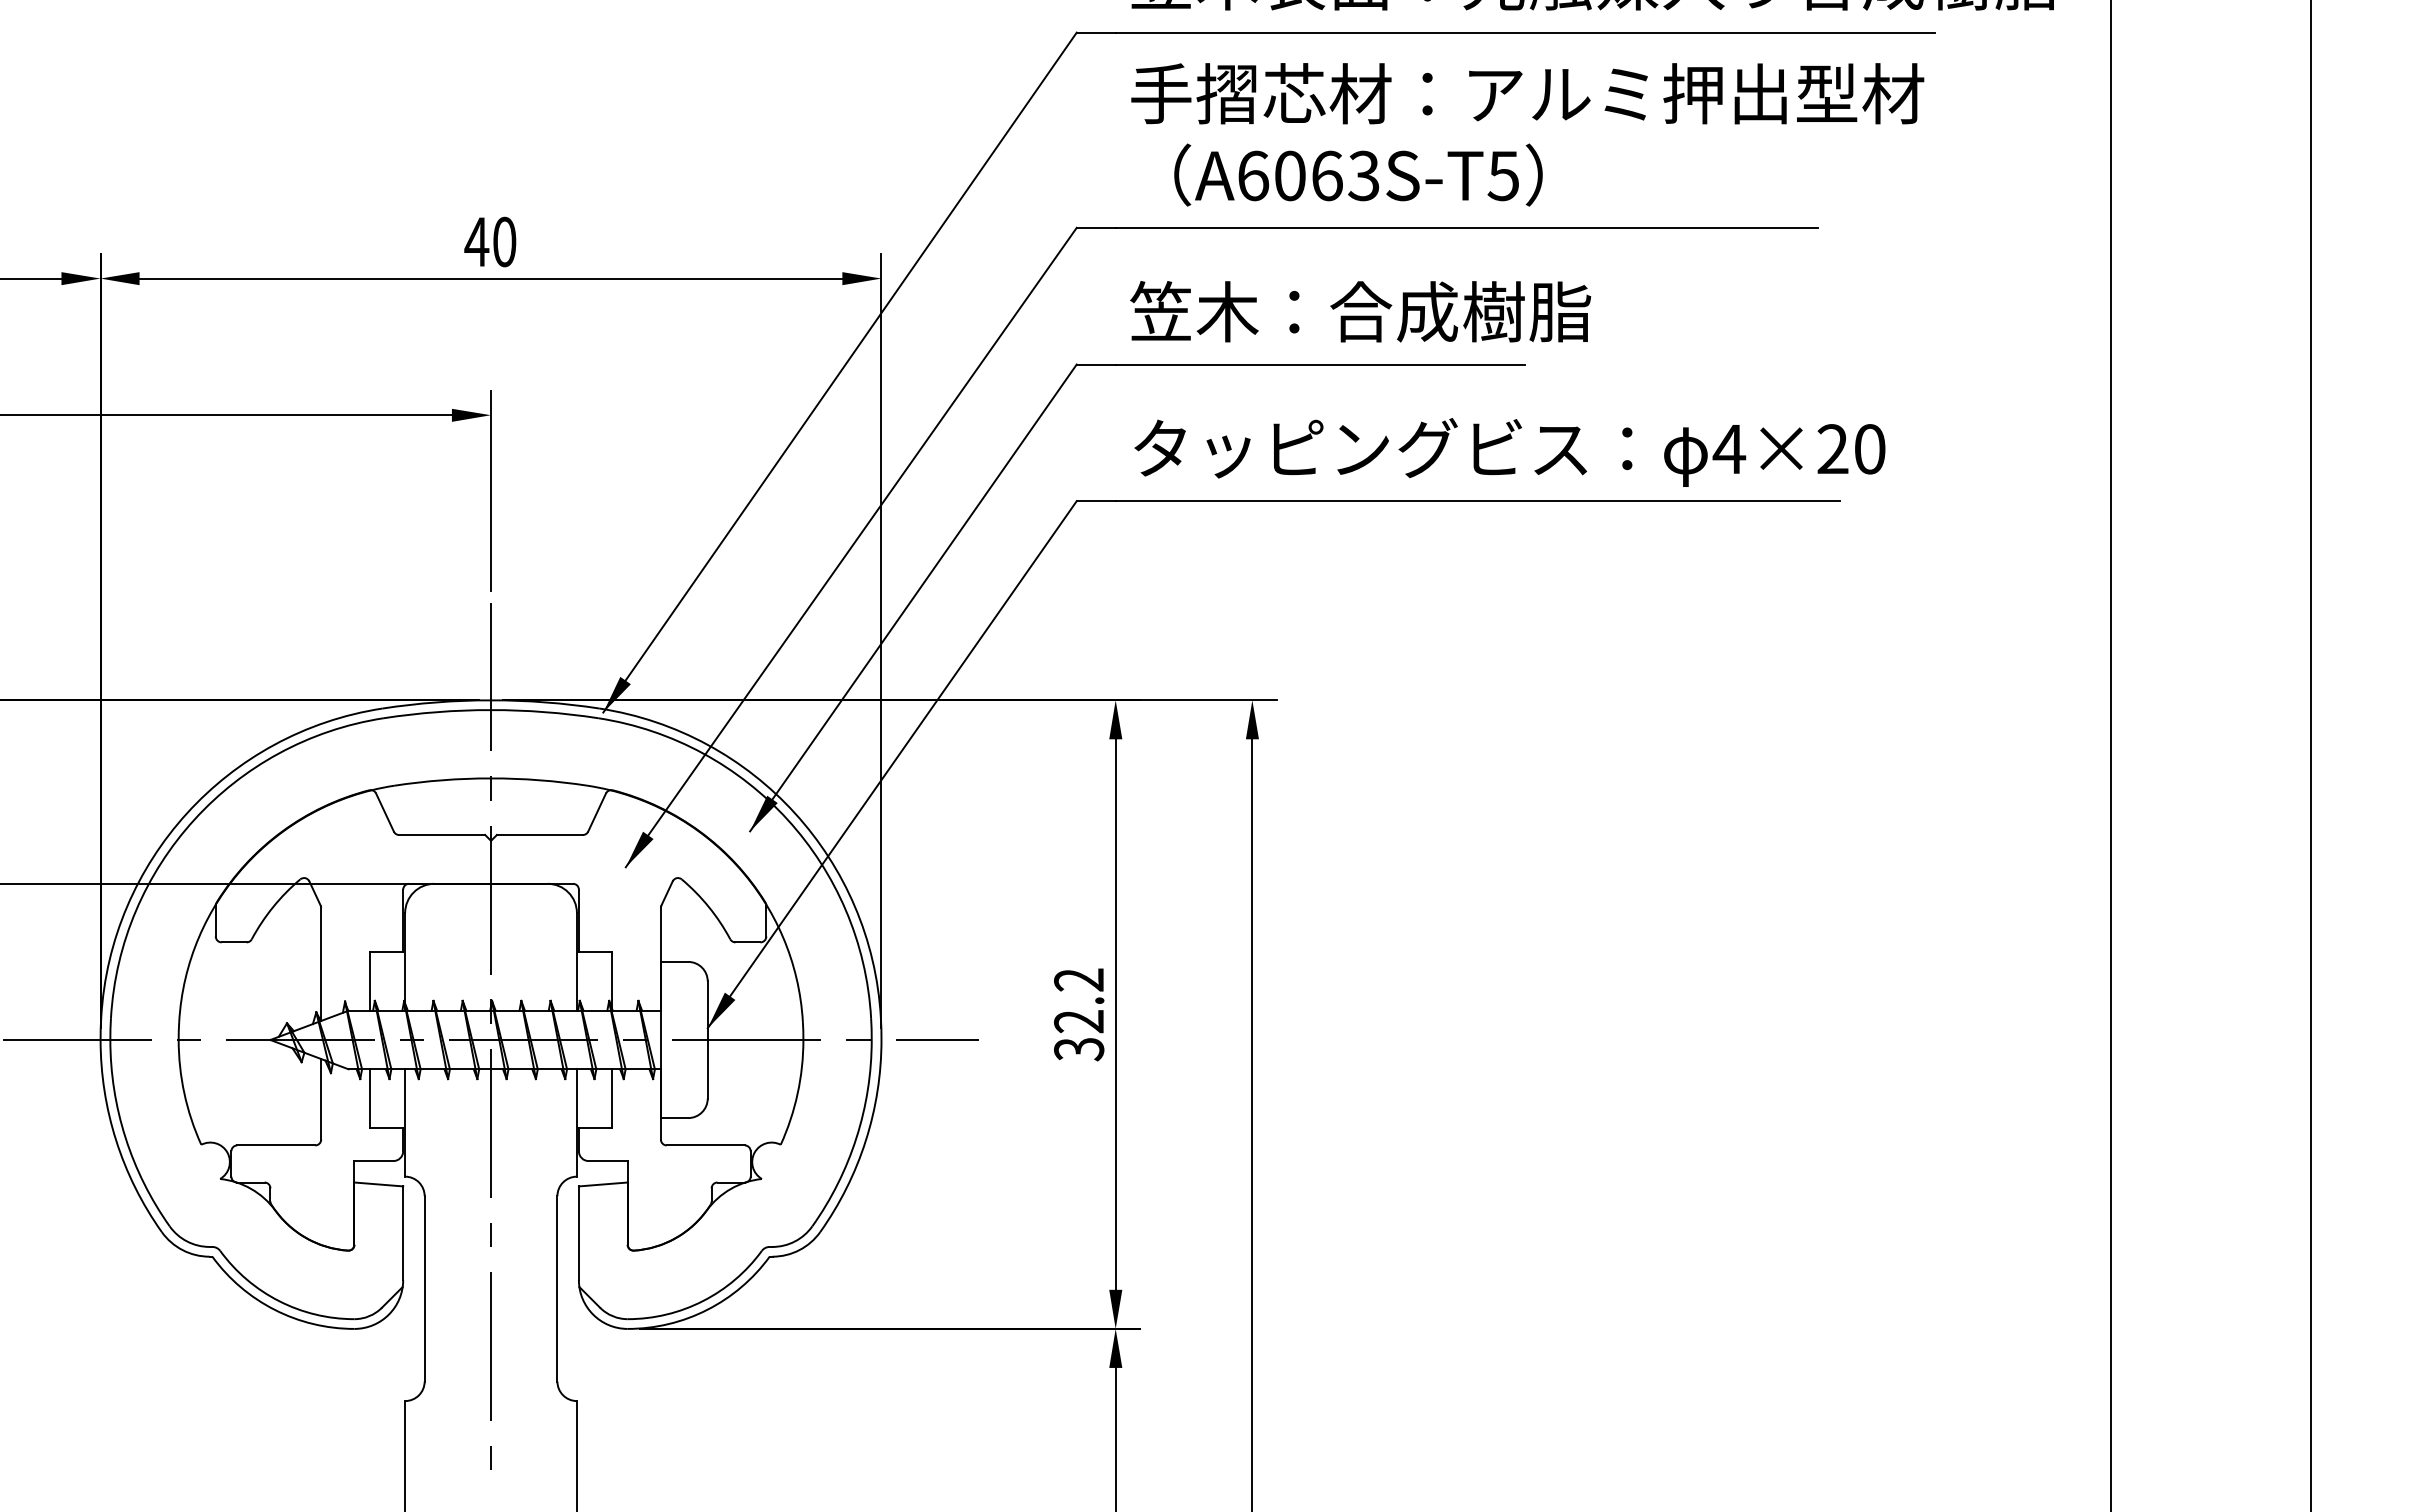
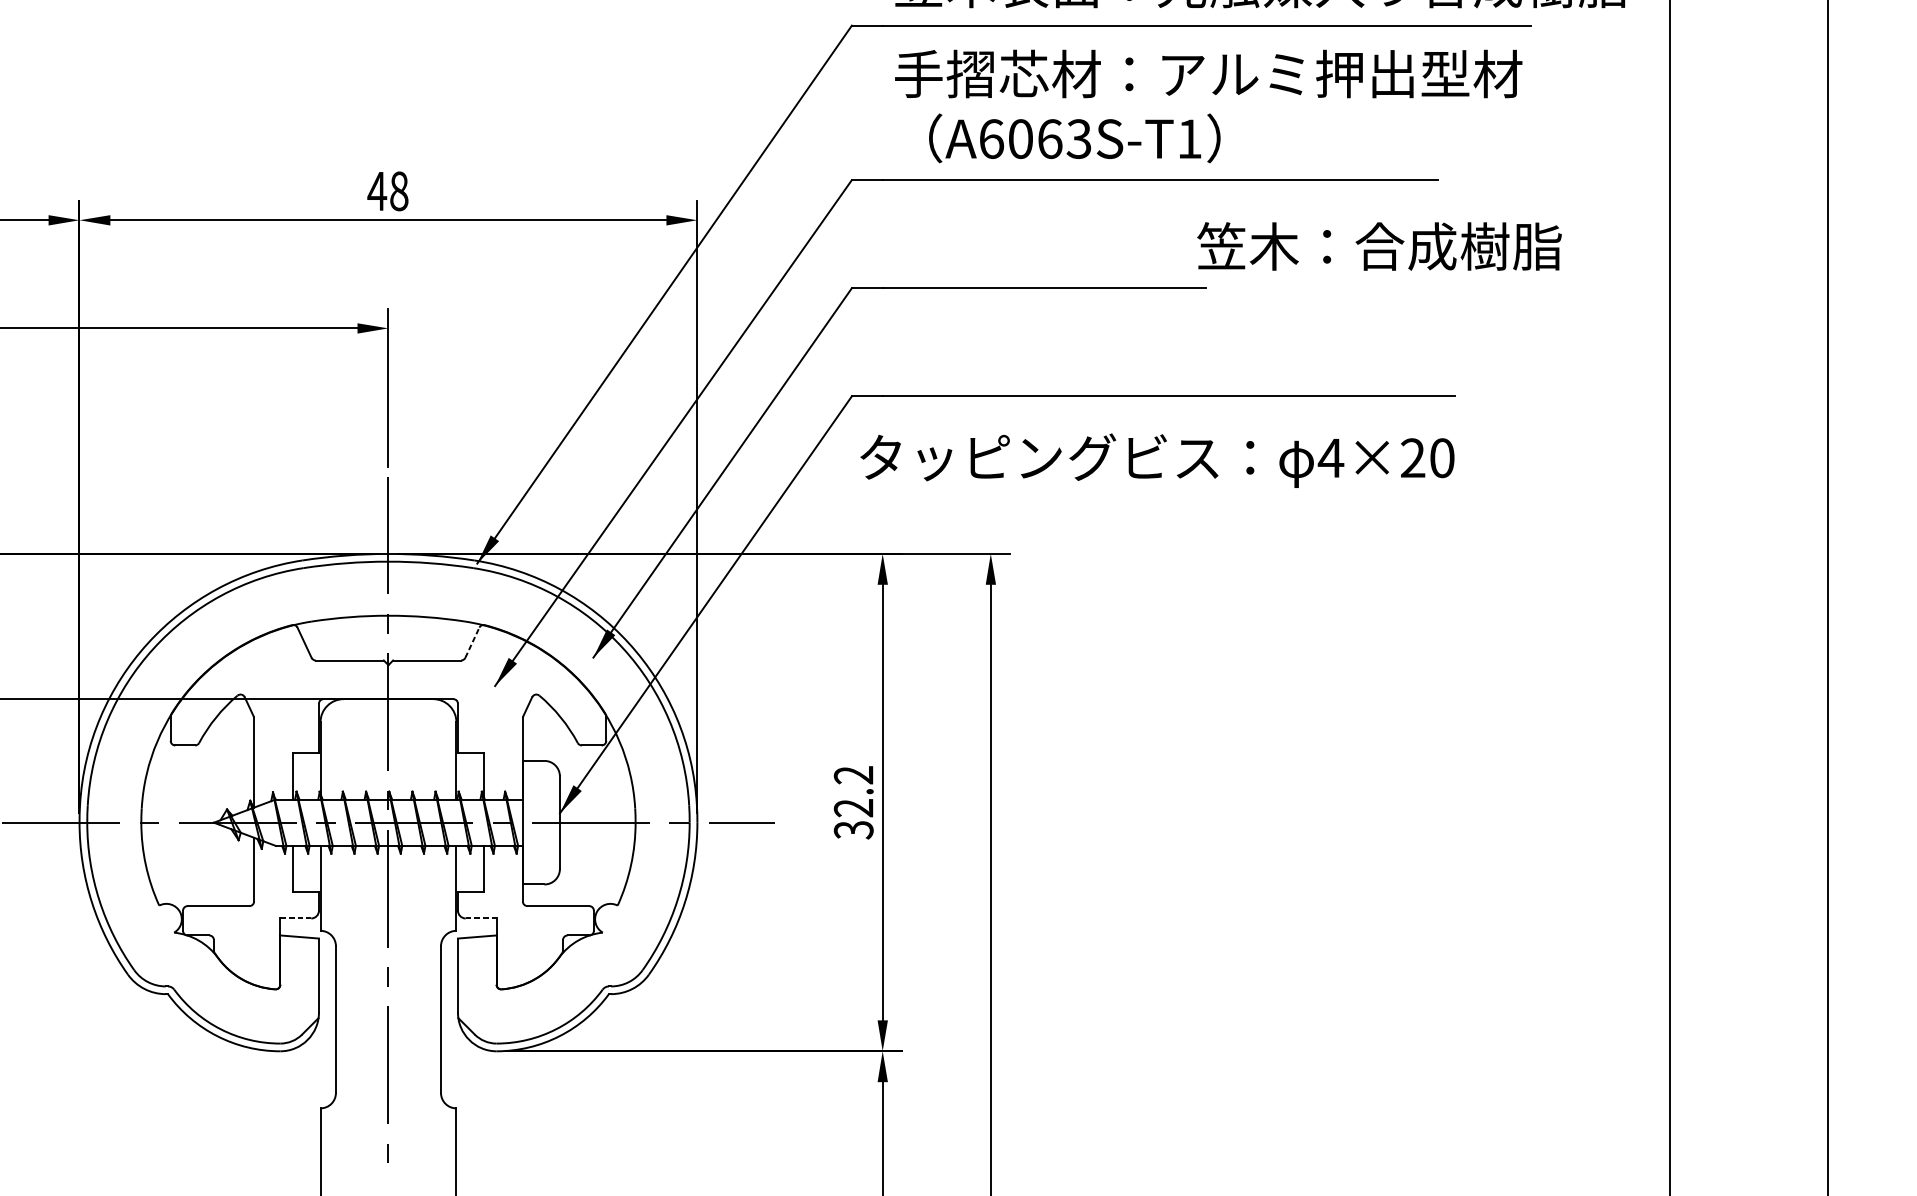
text: (1502, 176) -> (1188, 139), A6063S-T5 -> A6063S-T1
text: (504, 241) -> (399, 190), 40 -> 48
text: (1360, 311) -> (1379, 246), moved
text: (1509, 452) -> (1157, 460), moved
line: (597, 812) -> (472, 642), solid -> dashed
line: (373, 1161) -> (295, 918), solid -> dashed
line: (608, 1161) -> (481, 918), solid -> dashed

